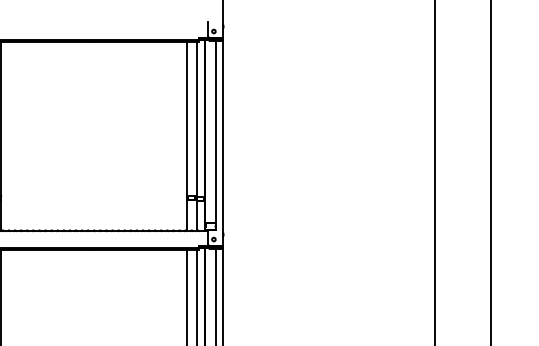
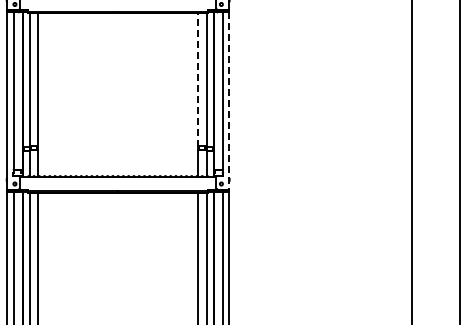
line: (187, 119) -> (198, 80), solid -> dashed
line: (223, 143) -> (229, 101), solid -> dashed

